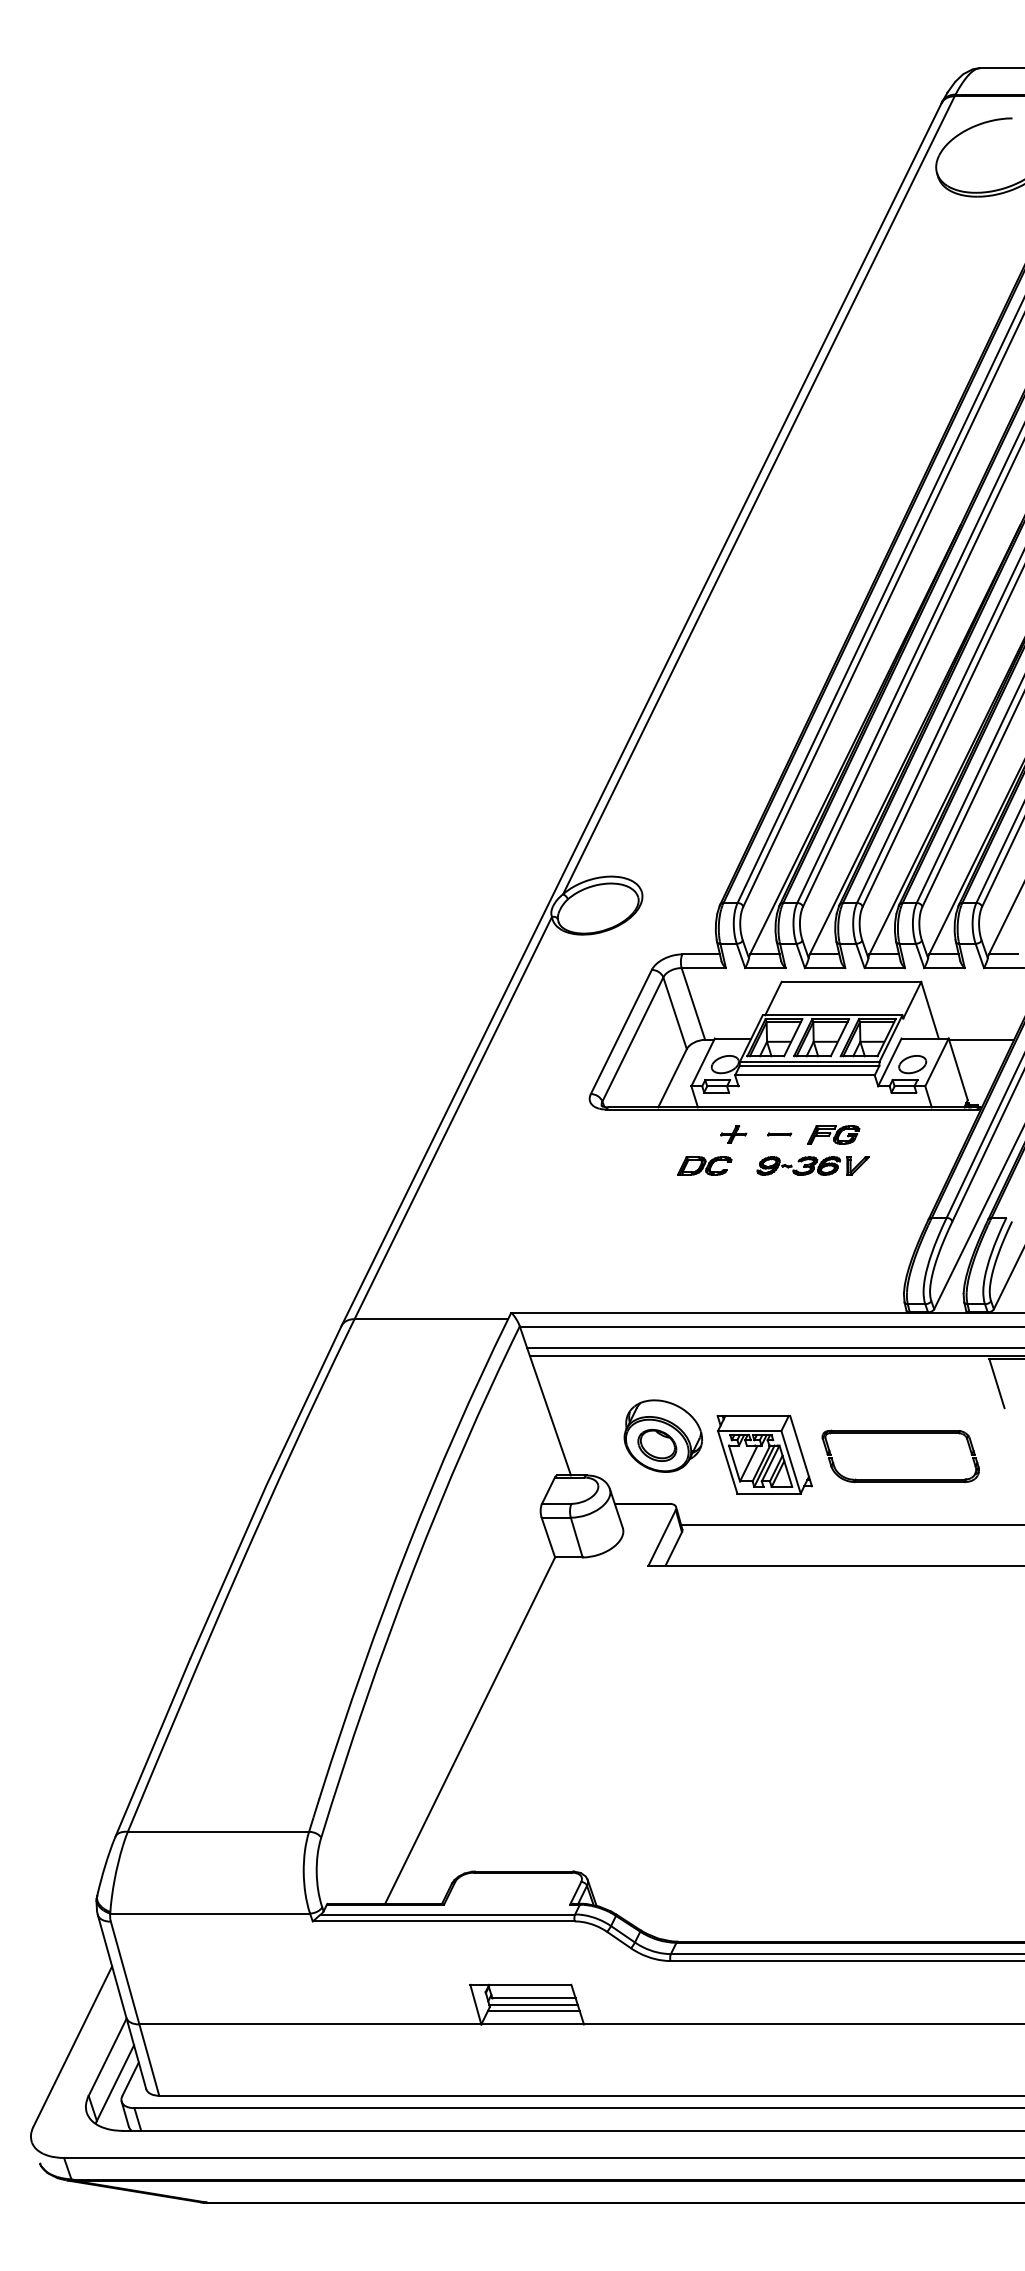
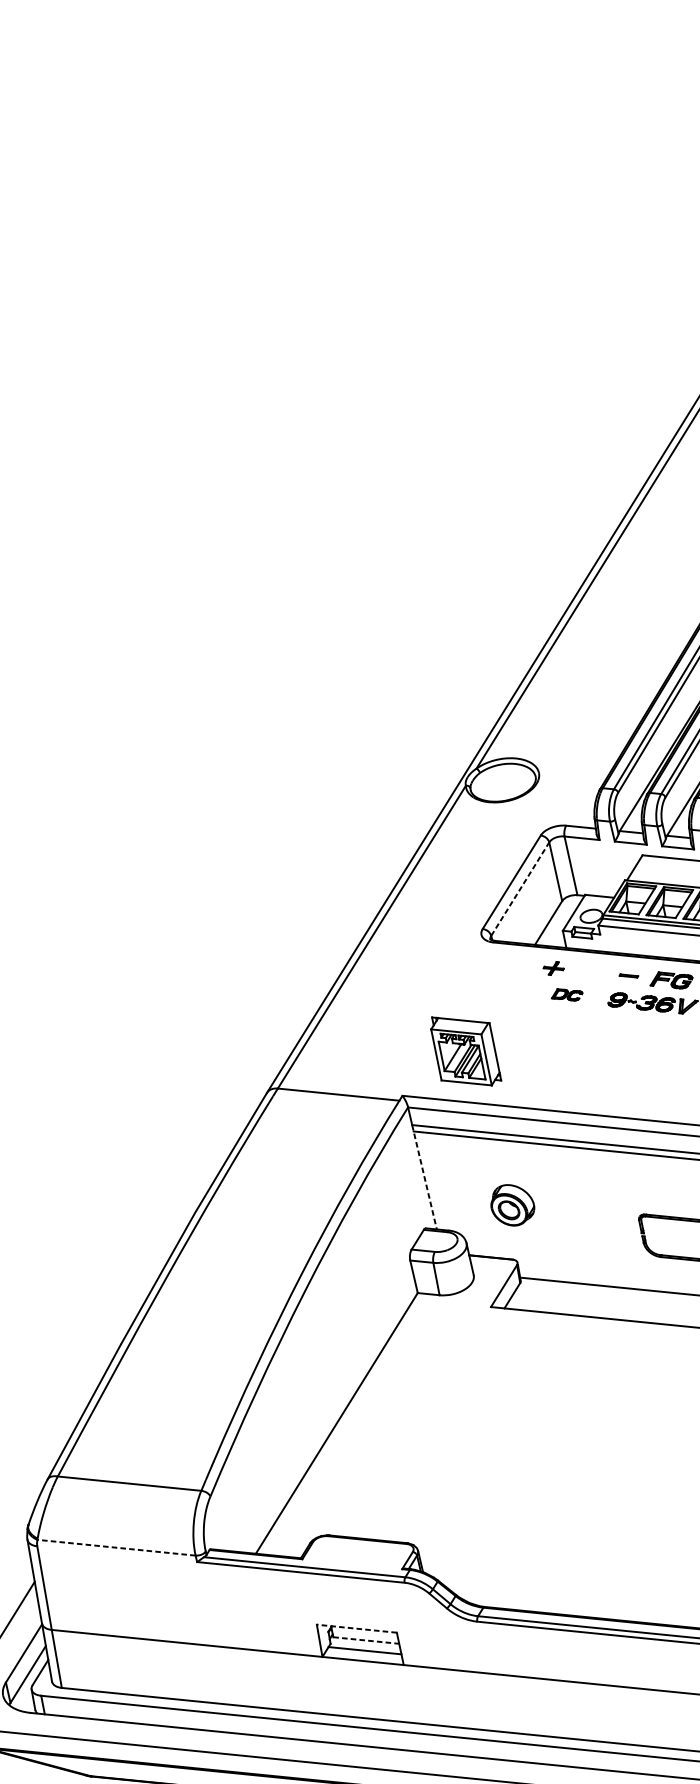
line: (633, 1039) -> (520, 889), solid -> dashed
part: (733, 1134) -> (553, 968), moved
part: (704, 1165) -> (567, 994), size x0.7
line: (549, 1412) -> (424, 1177), solid -> dashed
part: (662, 1435) -> (512, 1204), size x0.7
part: (764, 1454) -> (466, 1051), moved
line: (210, 1913) -> (116, 1547), solid -> dashed
line: (520, 1984) -> (356, 1628), solid -> dashed
line: (534, 1998) -> (366, 1640), solid -> dashed
line: (533, 2004) -> (365, 1645), removed

